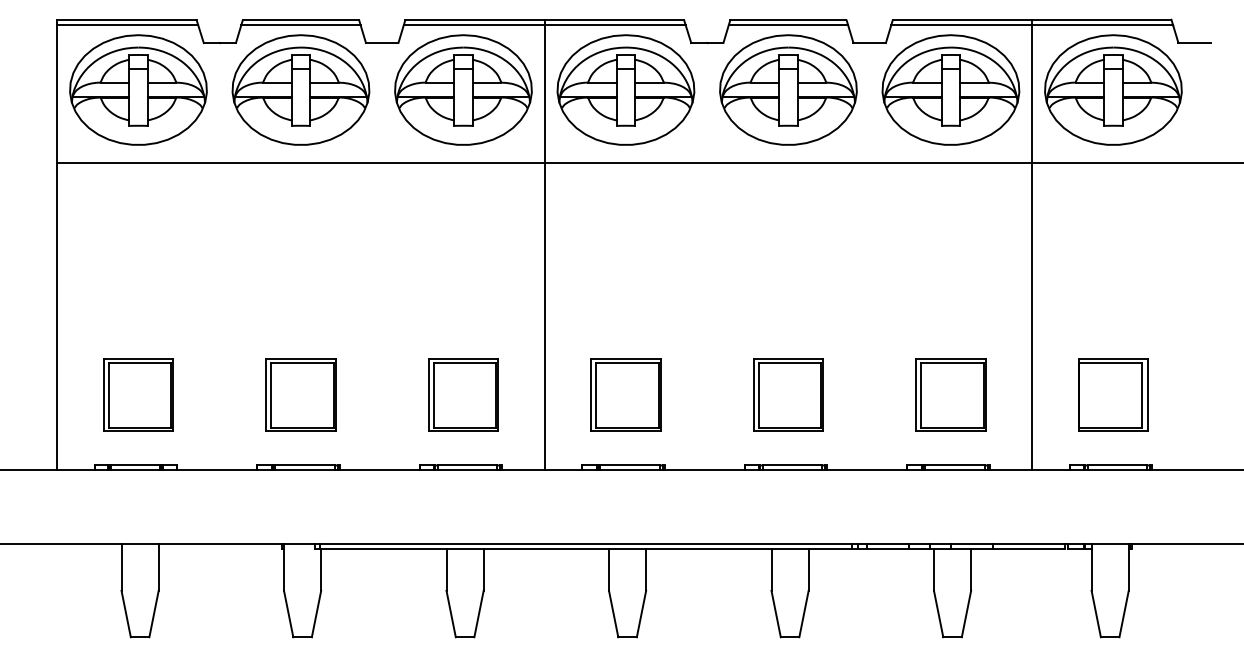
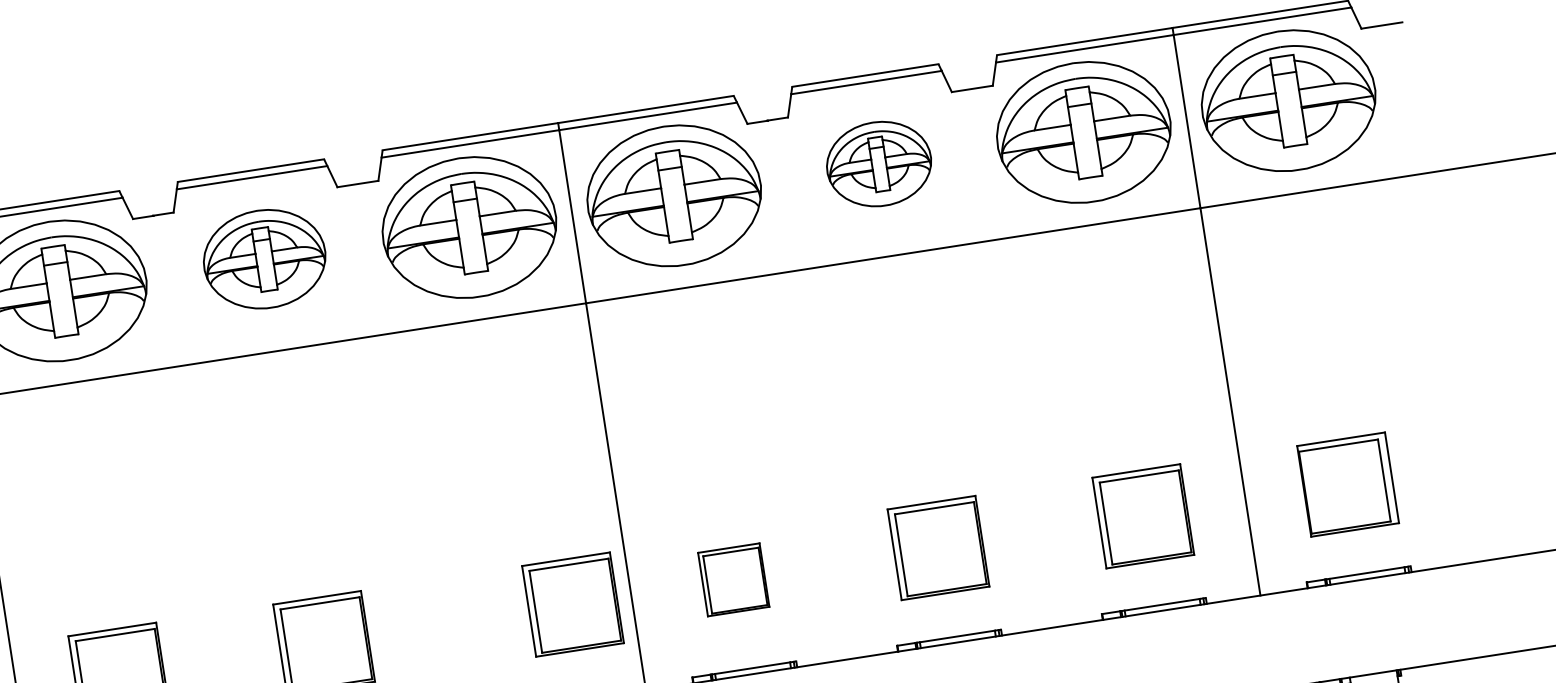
part: (300, 89) -> (263, 258), size x0.7
part: (788, 89) -> (879, 163), size x0.6
part: (463, 394) -> (573, 604), moved
part: (625, 394) -> (733, 579), size x0.7

